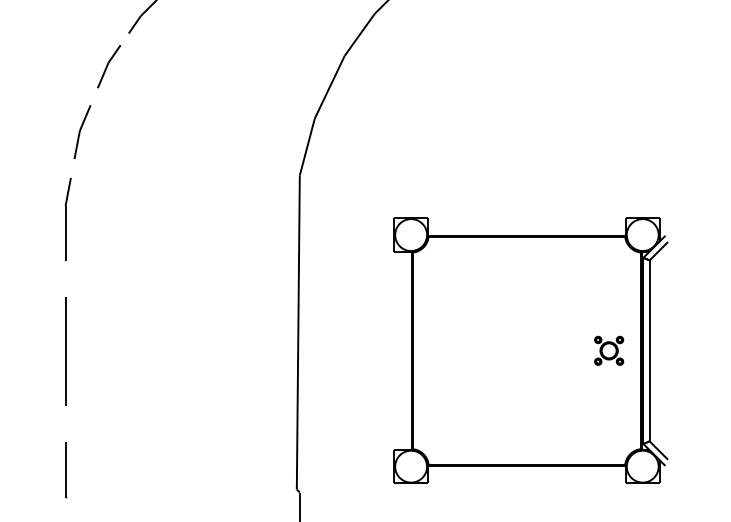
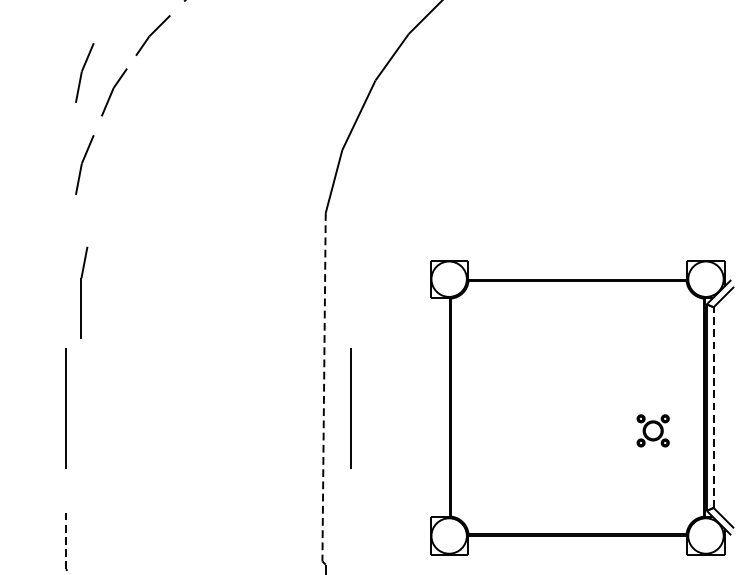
part: (82, 48) -> (84, 72), added
part: (67, 218) -> (83, 291), moved
line: (298, 332) -> (324, 387), solid -> dashed
part: (609, 350) -> (653, 430), moved
line: (649, 350) -> (713, 407), solid -> dashed
line: (322, 351) -> (350, 408), added
line: (65, 468) -> (65, 538), solid -> dashed

